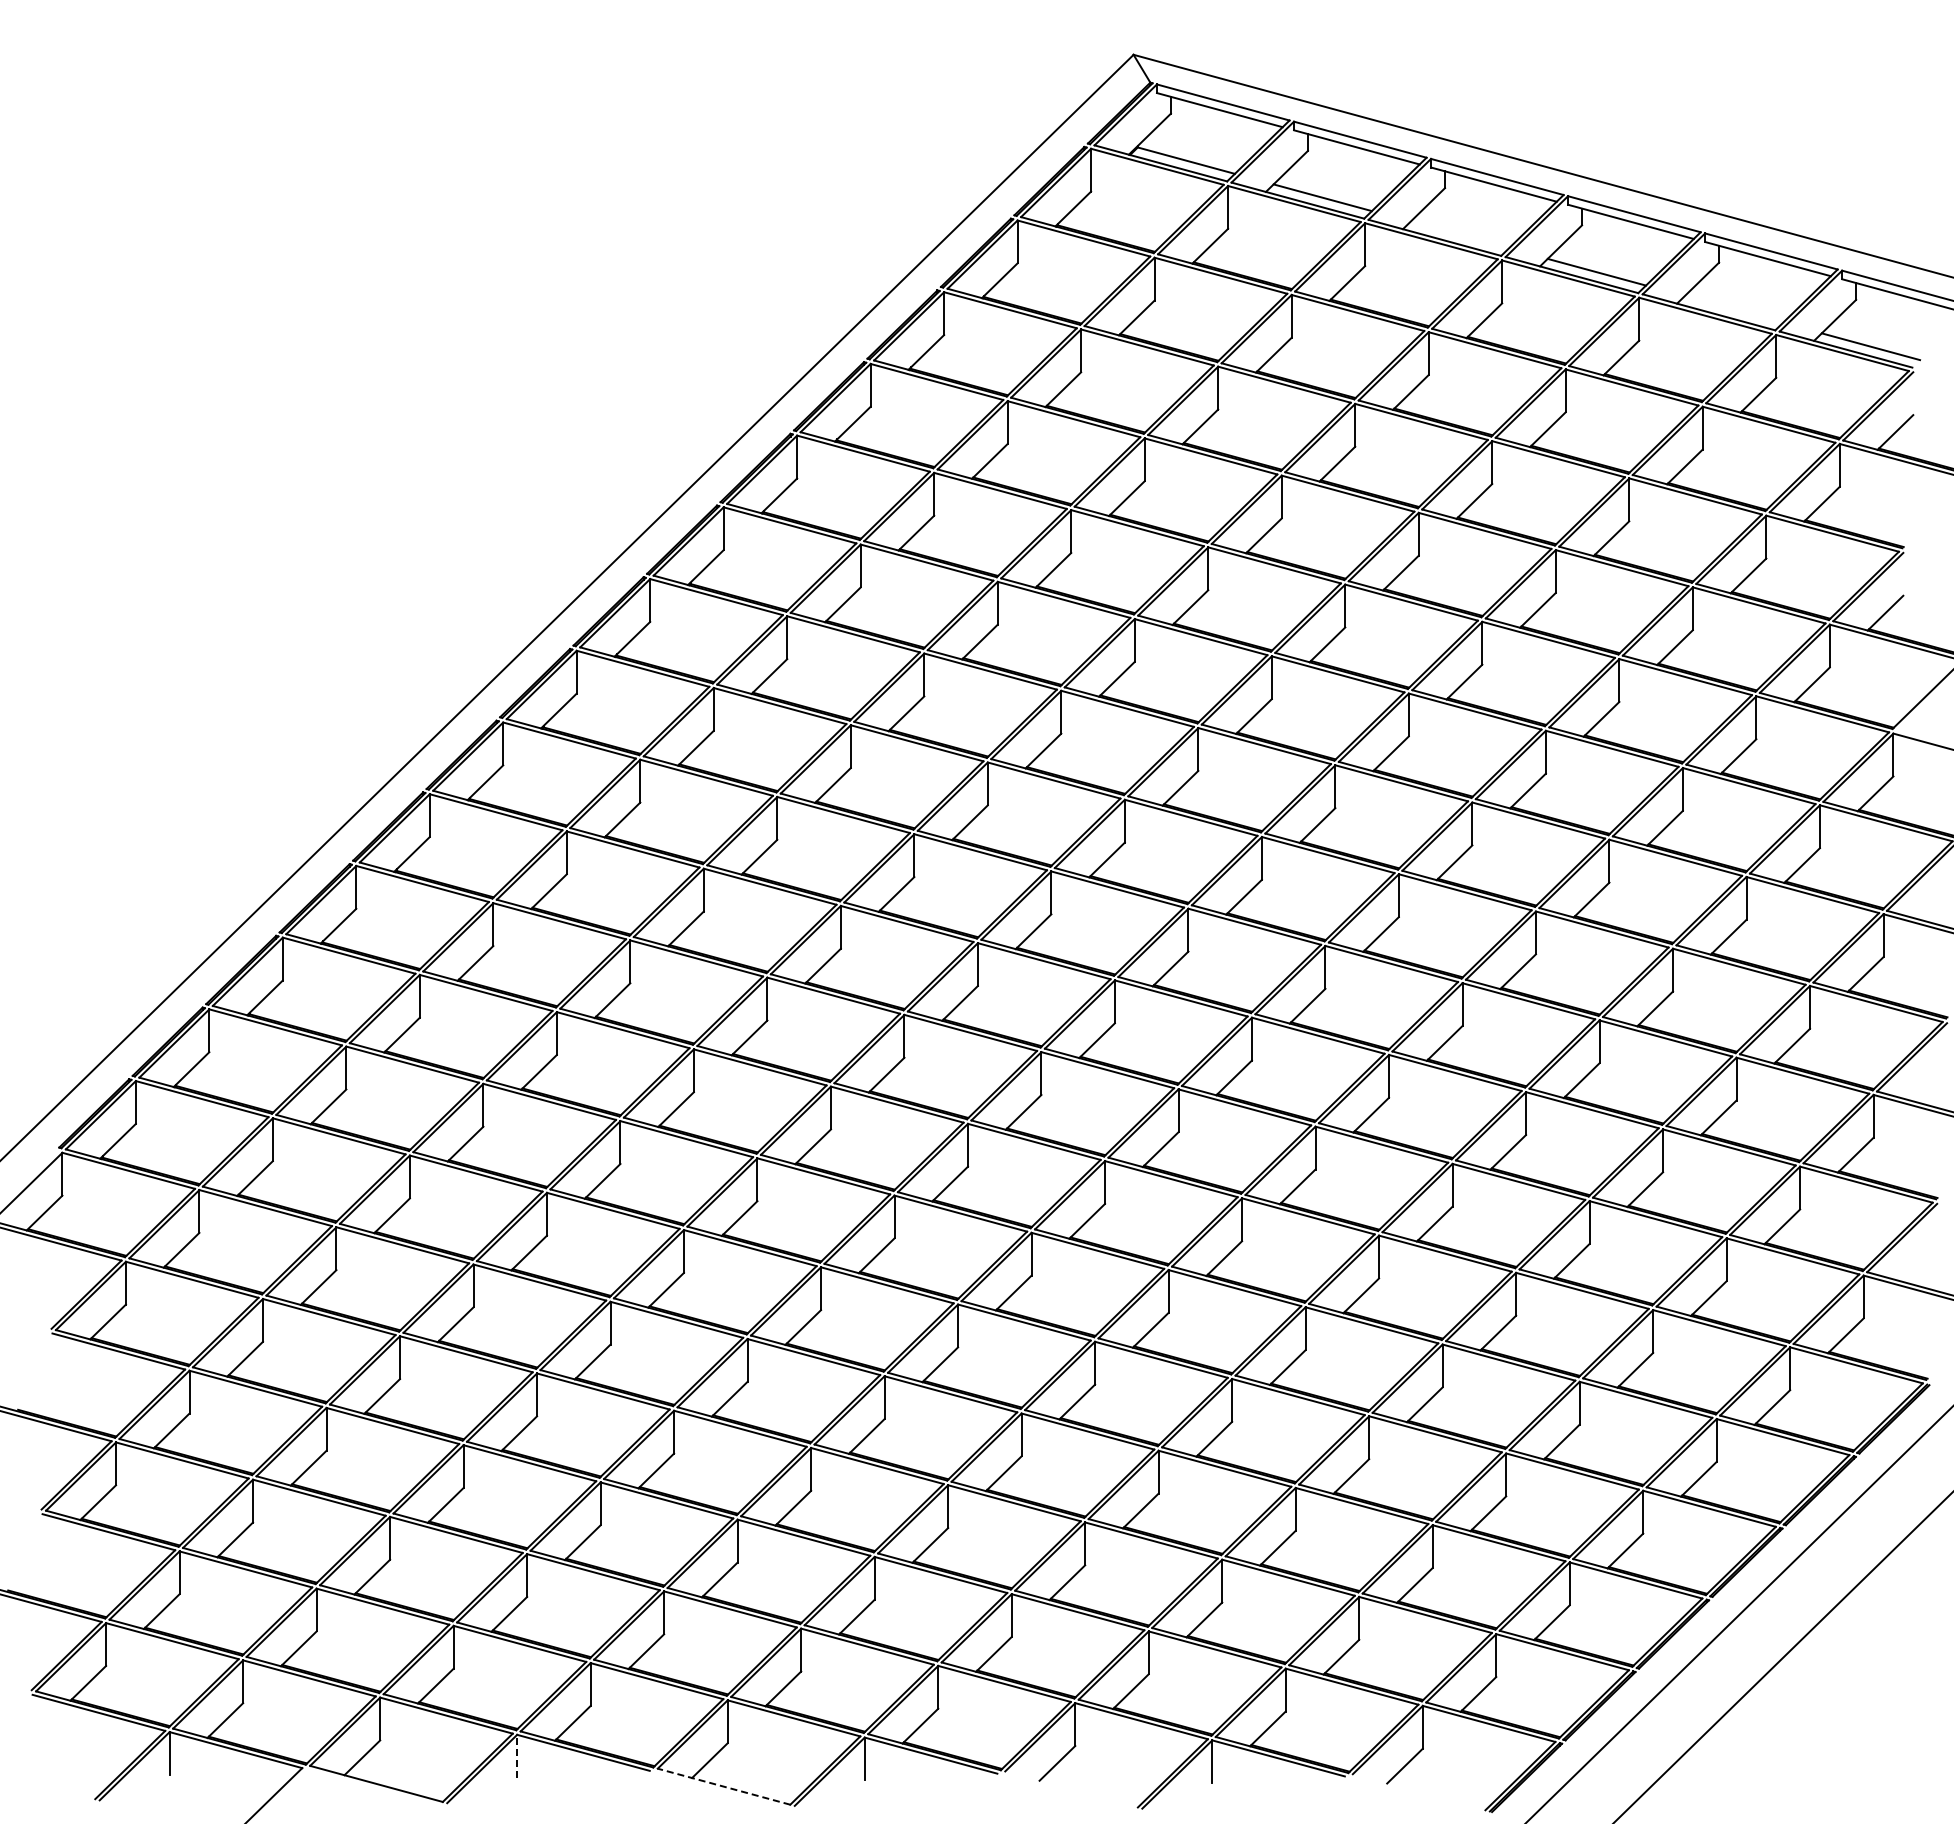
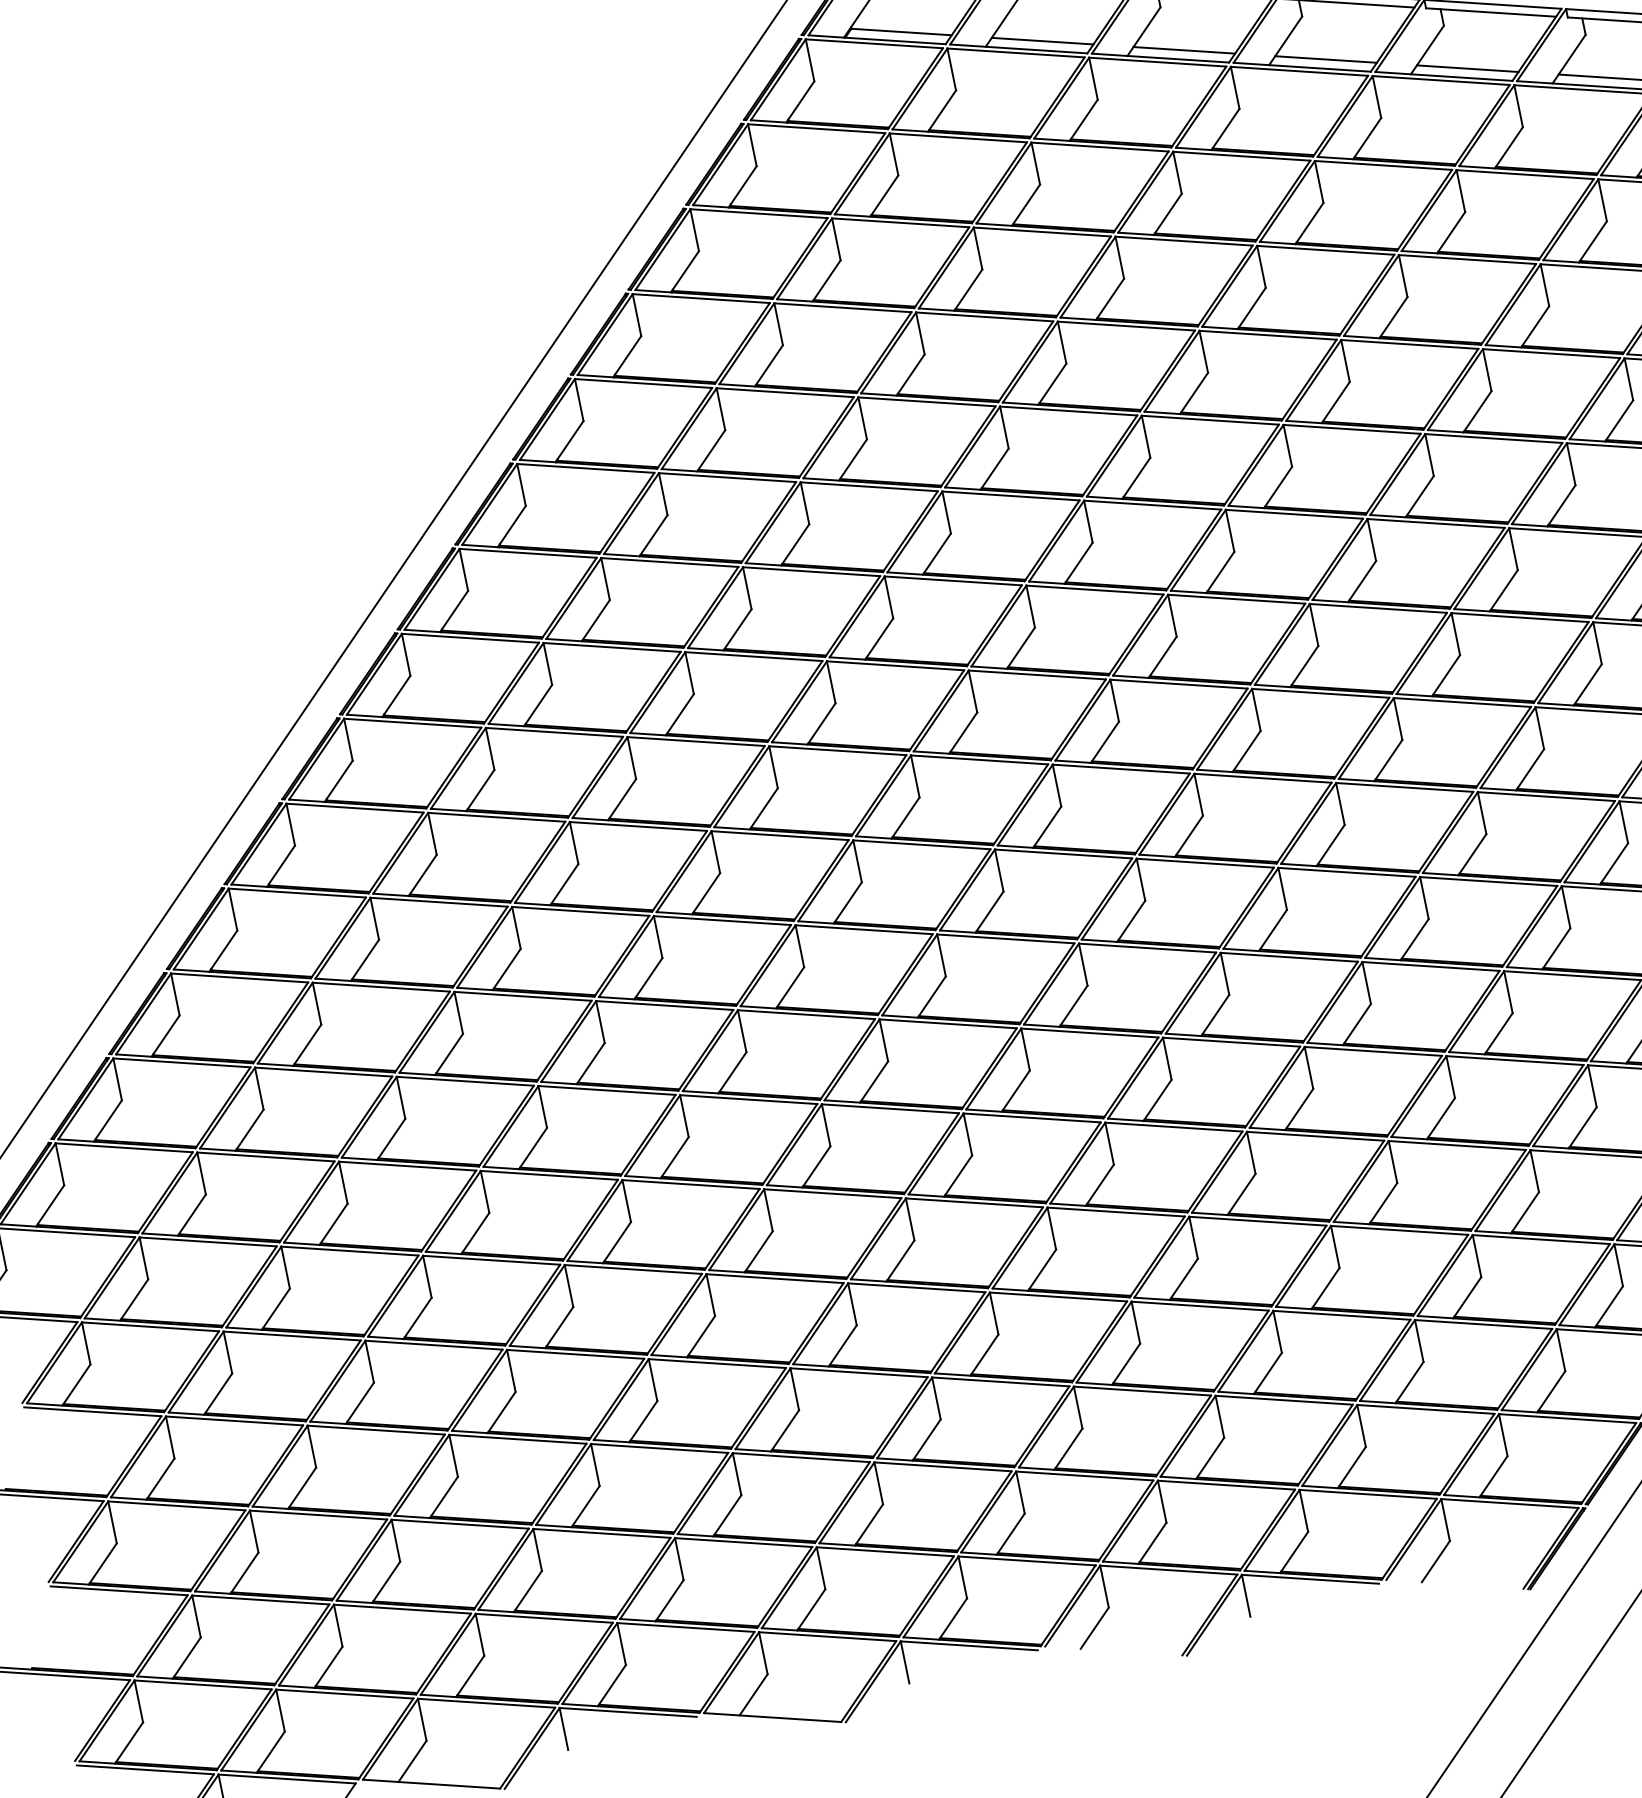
line: (1459, 234) -> (1183, 49), added
line: (1733, 309) -> (1467, 68), added
line: (517, 1755) -> (564, 1728), dashed -> solid
line: (724, 1786) -> (773, 1717), dashed -> solid

